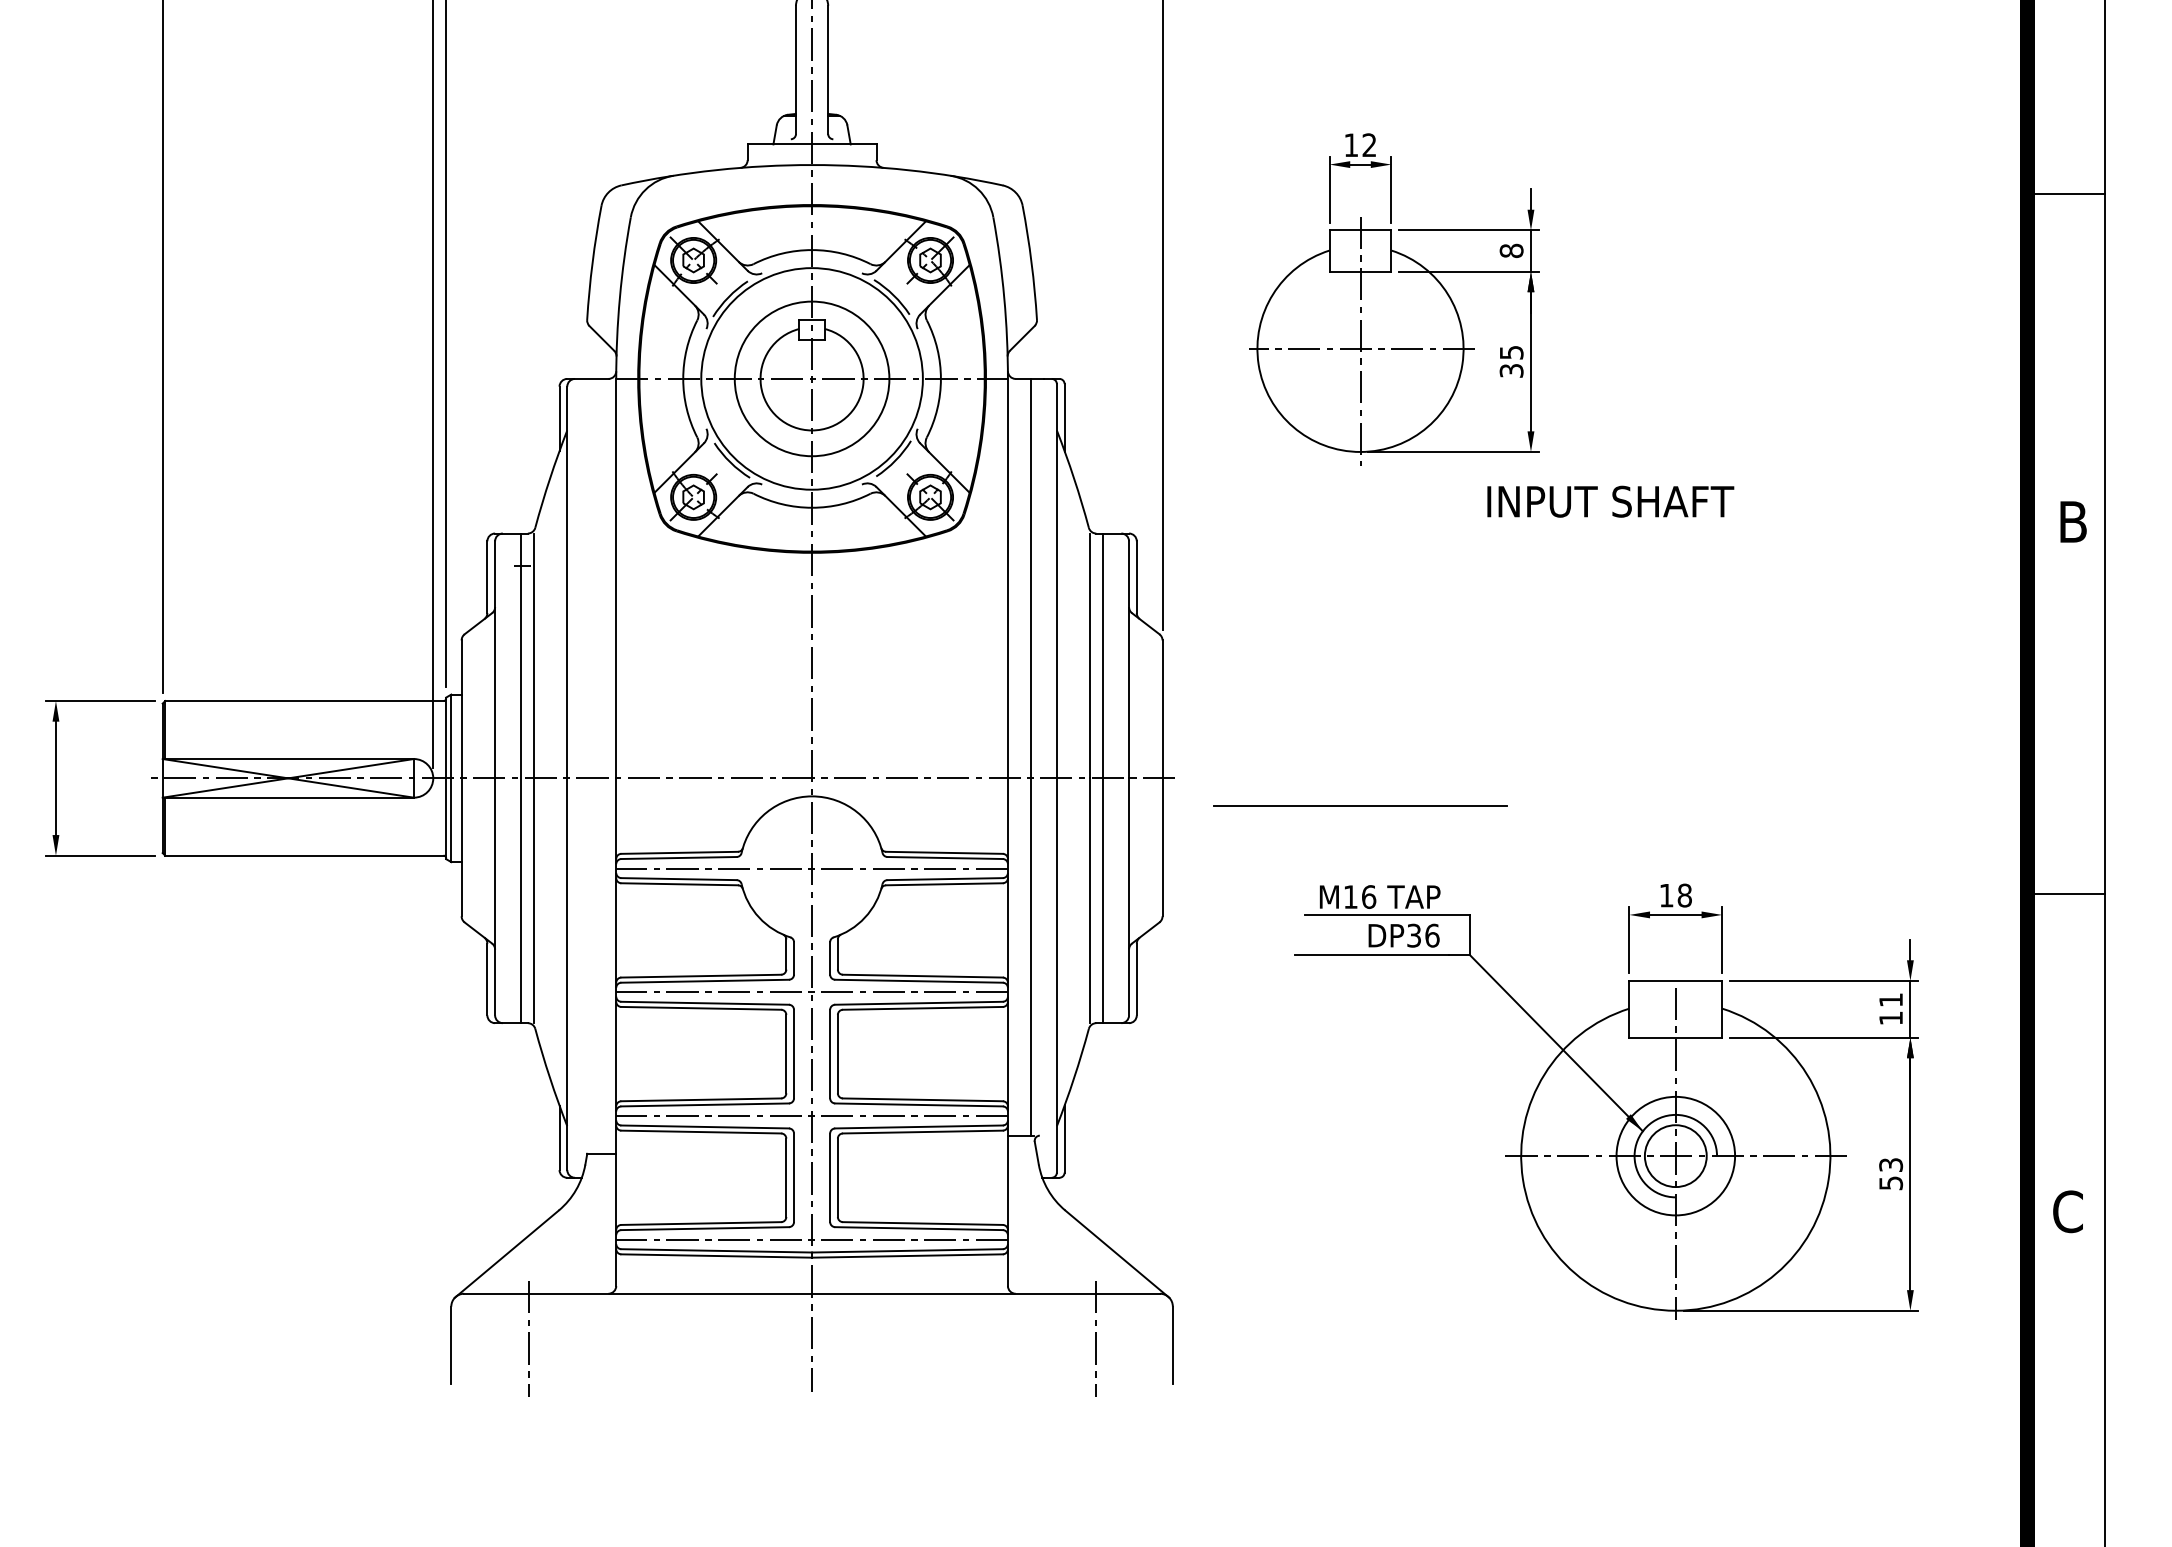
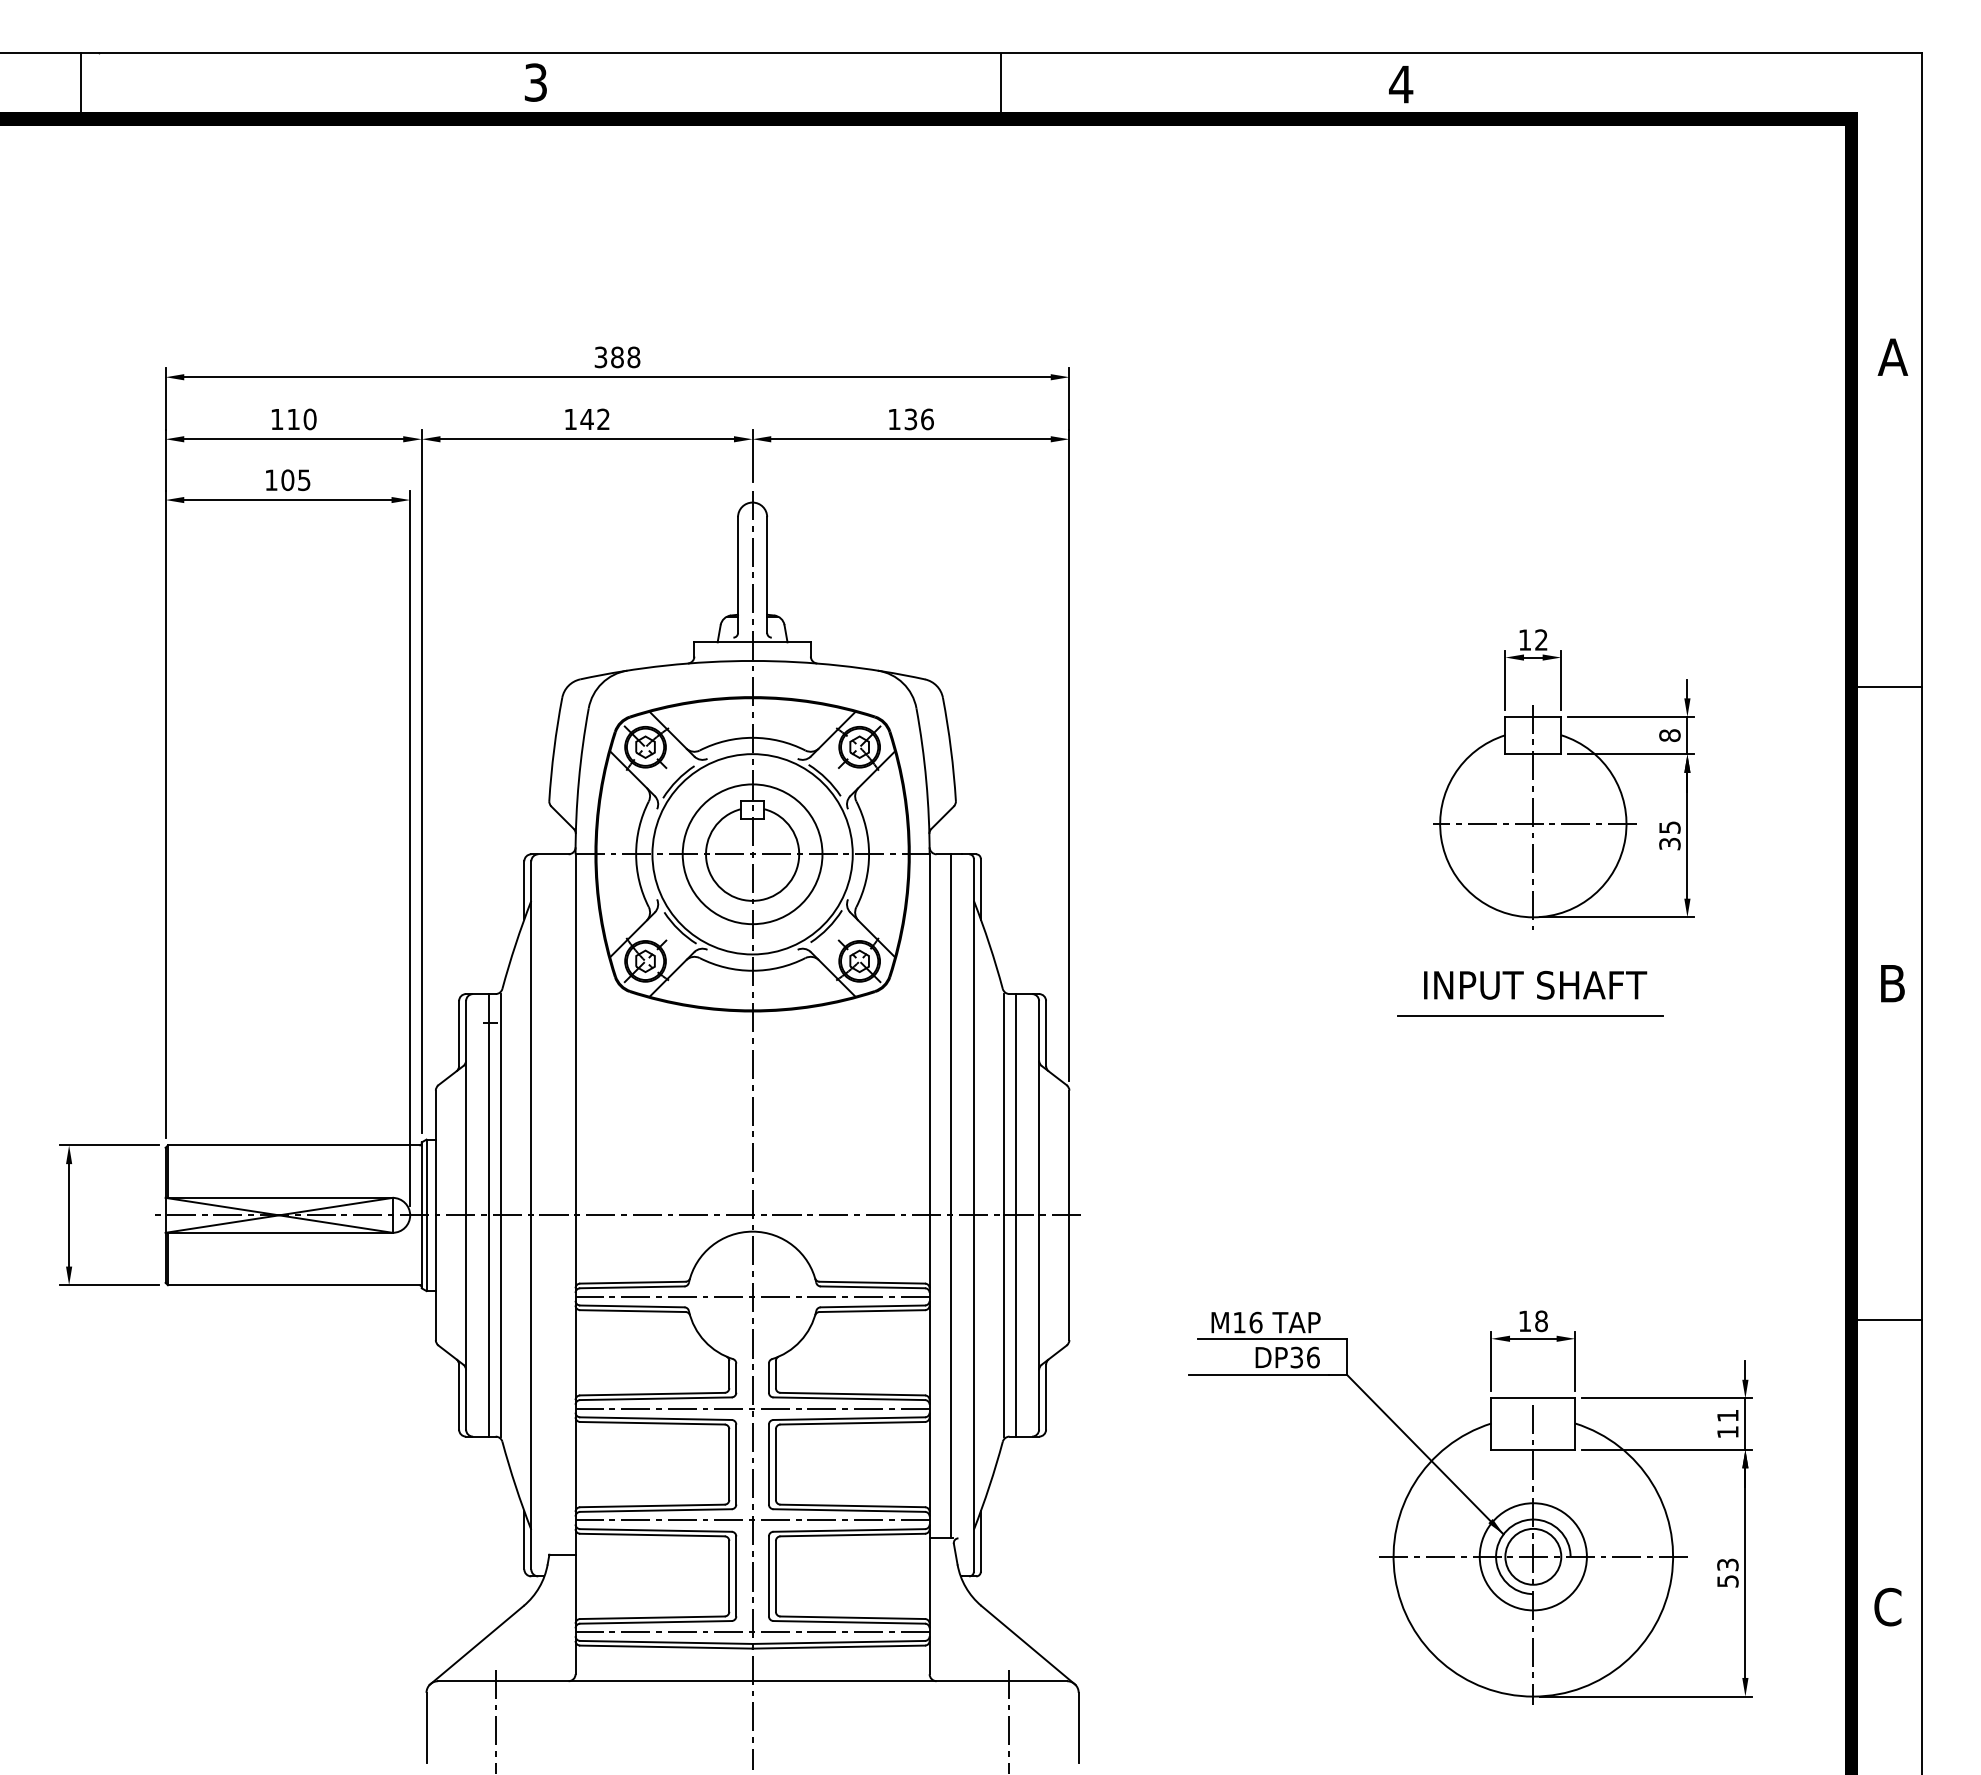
part: (1393, 299) -> (1563, 779), moved
text: (1610, 500) -> (1535, 984), moved
line: (1360, 805) -> (1530, 1015), moved

